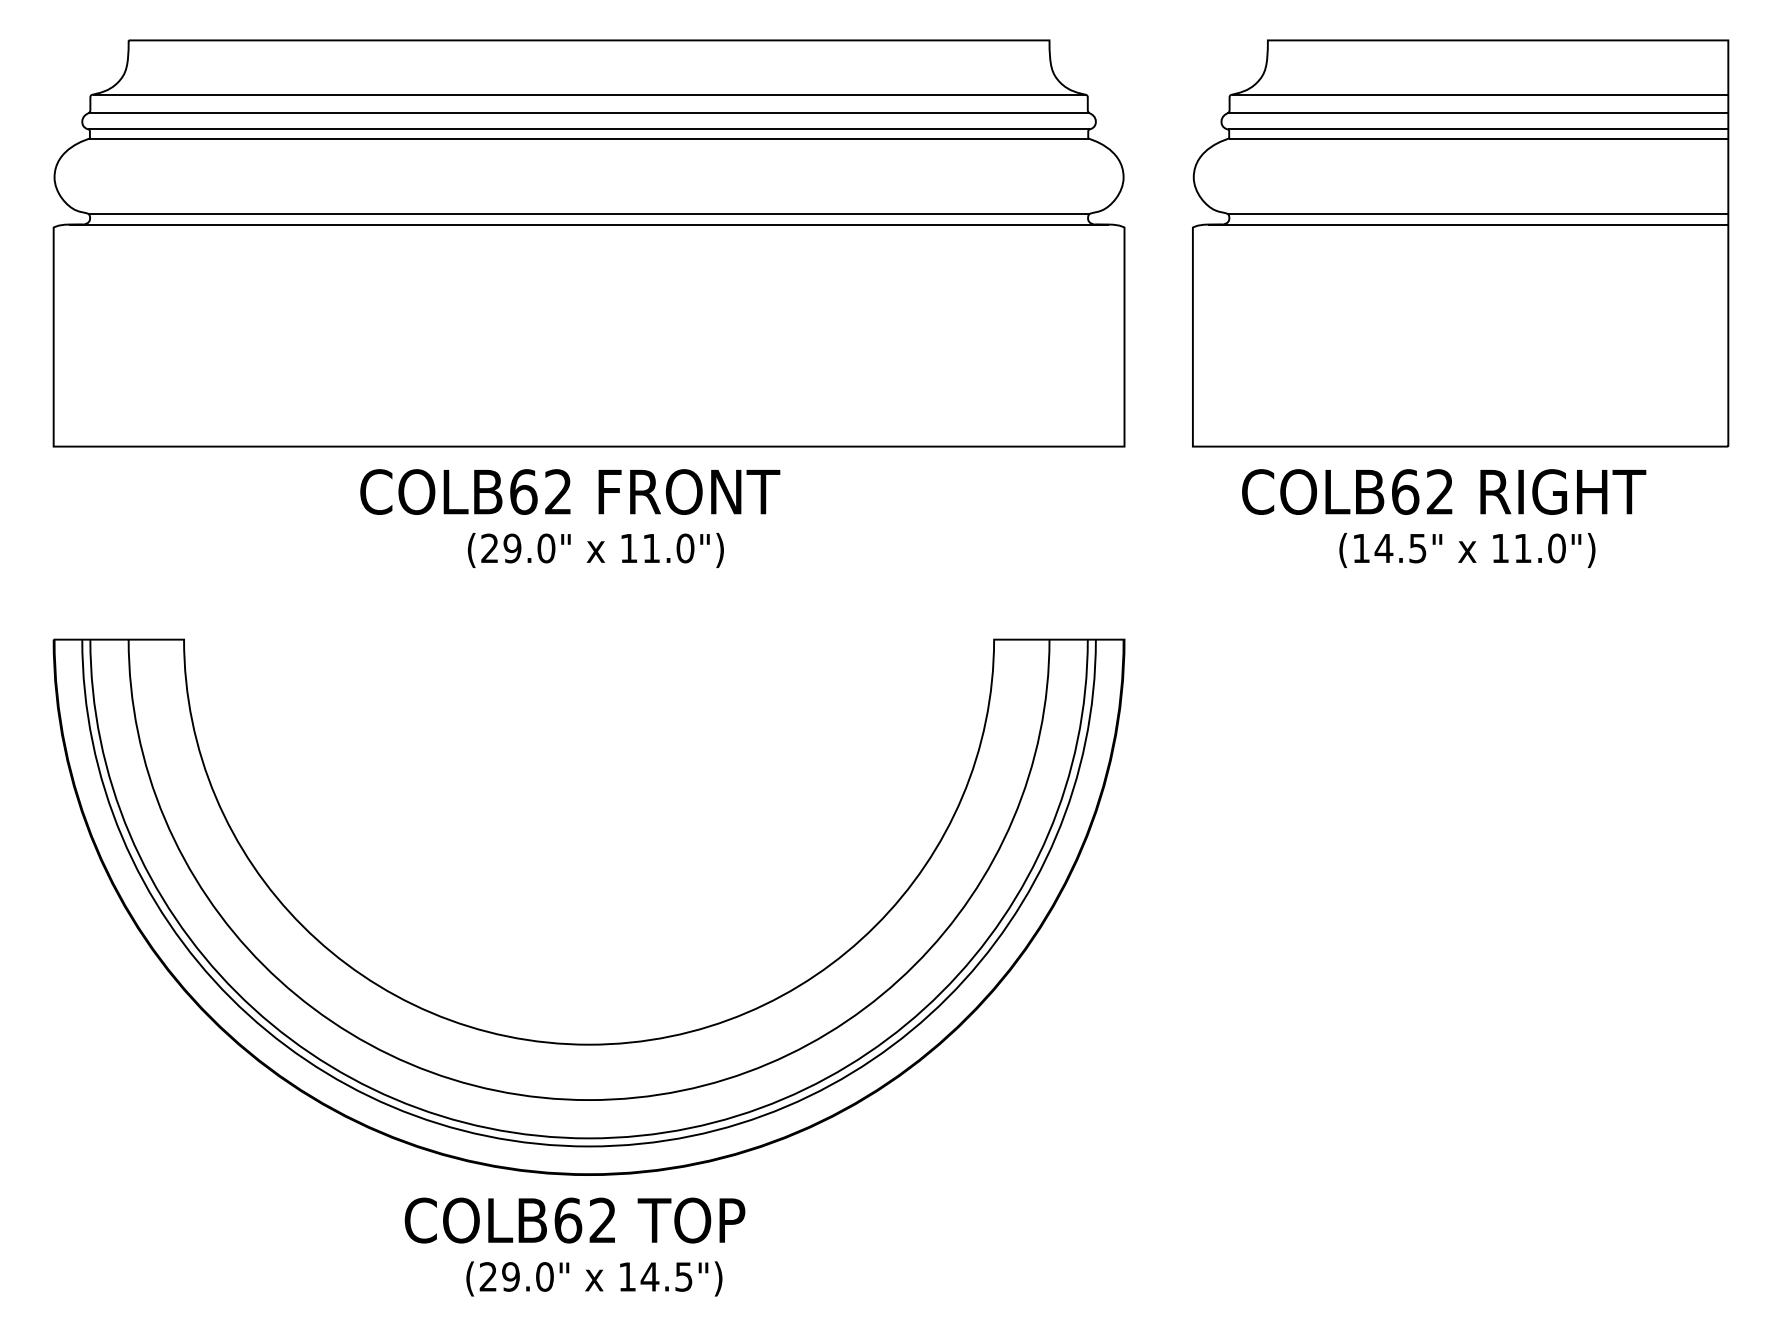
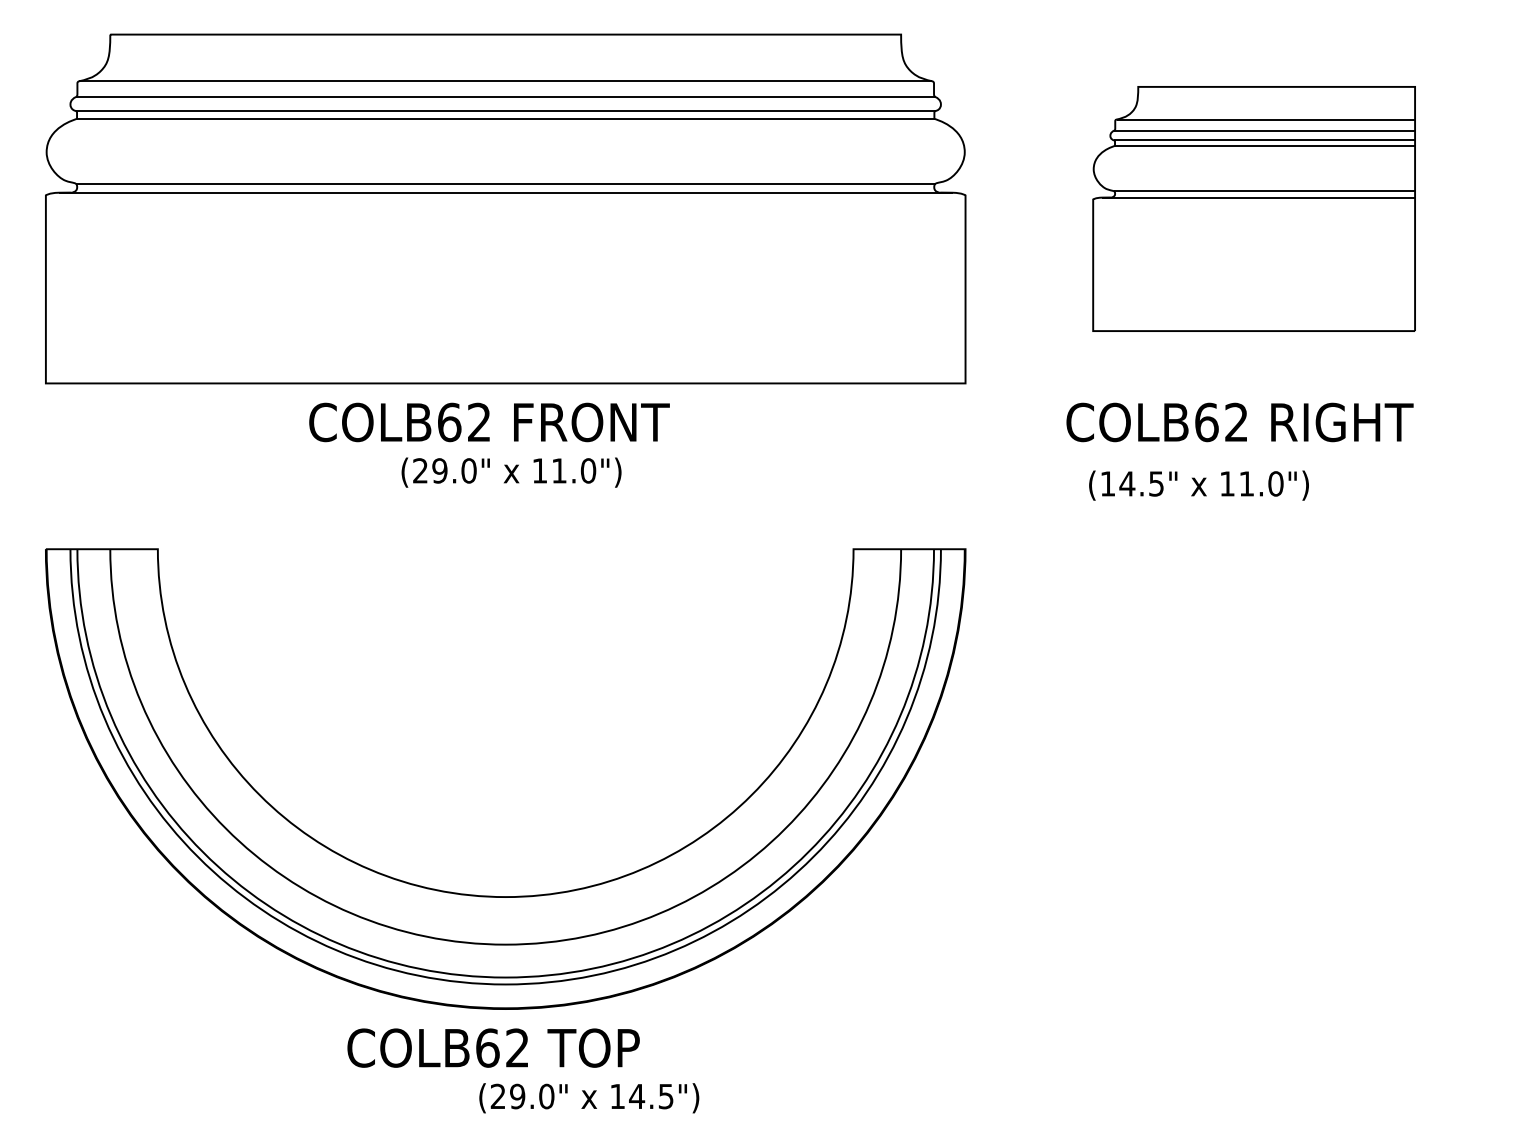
part: (1459, 242) -> (1253, 208), size x0.7
text: (1466, 550) -> (1198, 485), moved
text: (594, 1279) -> (589, 1098), moved

